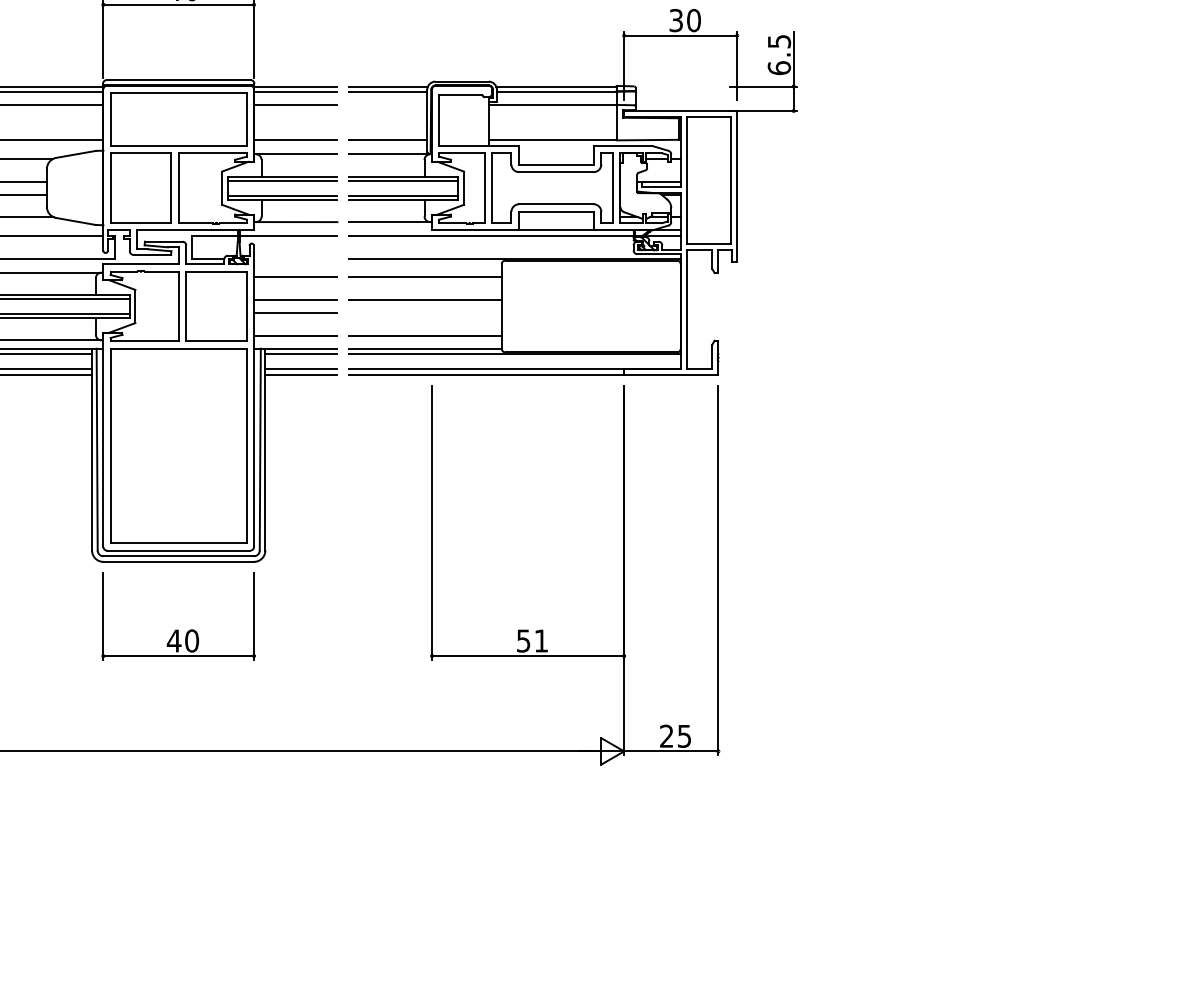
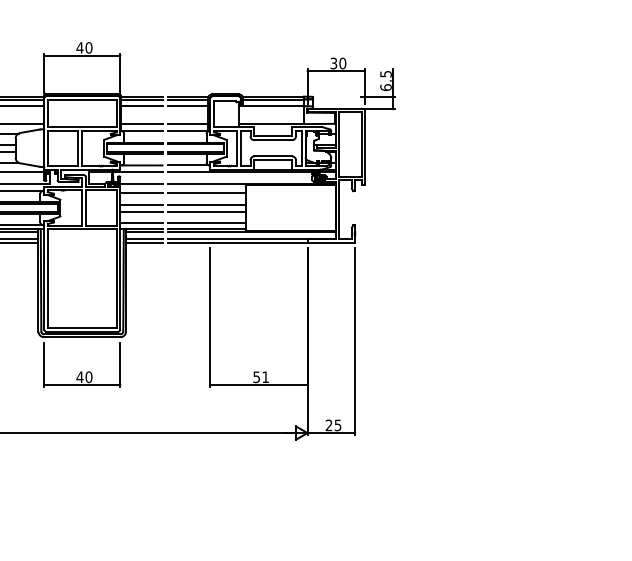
line: (386, 105) -> (187, 106), added
line: (295, 257) -> (141, 183), added
line: (424, 313) -> (206, 211), added

